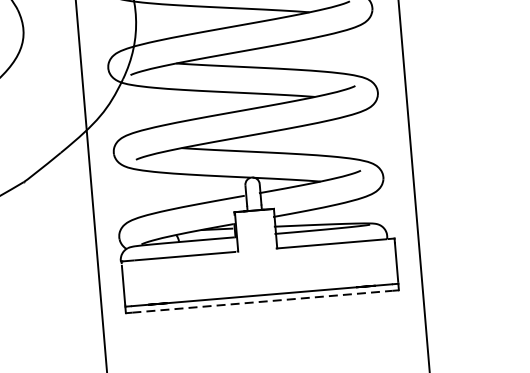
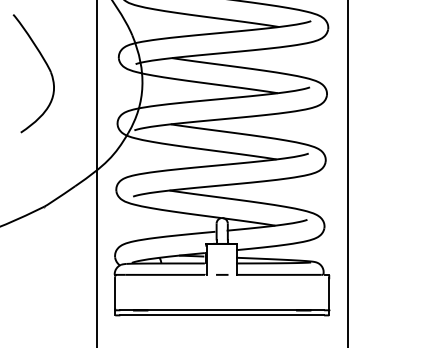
line: (258, 249) -> (222, 274), added
line: (262, 301) -> (222, 315), dashed -> solid

